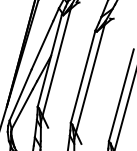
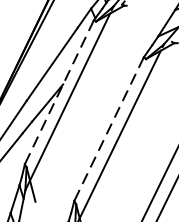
line: (49, 60) -> (58, 91), solid -> dashed
line: (83, 76) -> (109, 128), solid -> dashed

